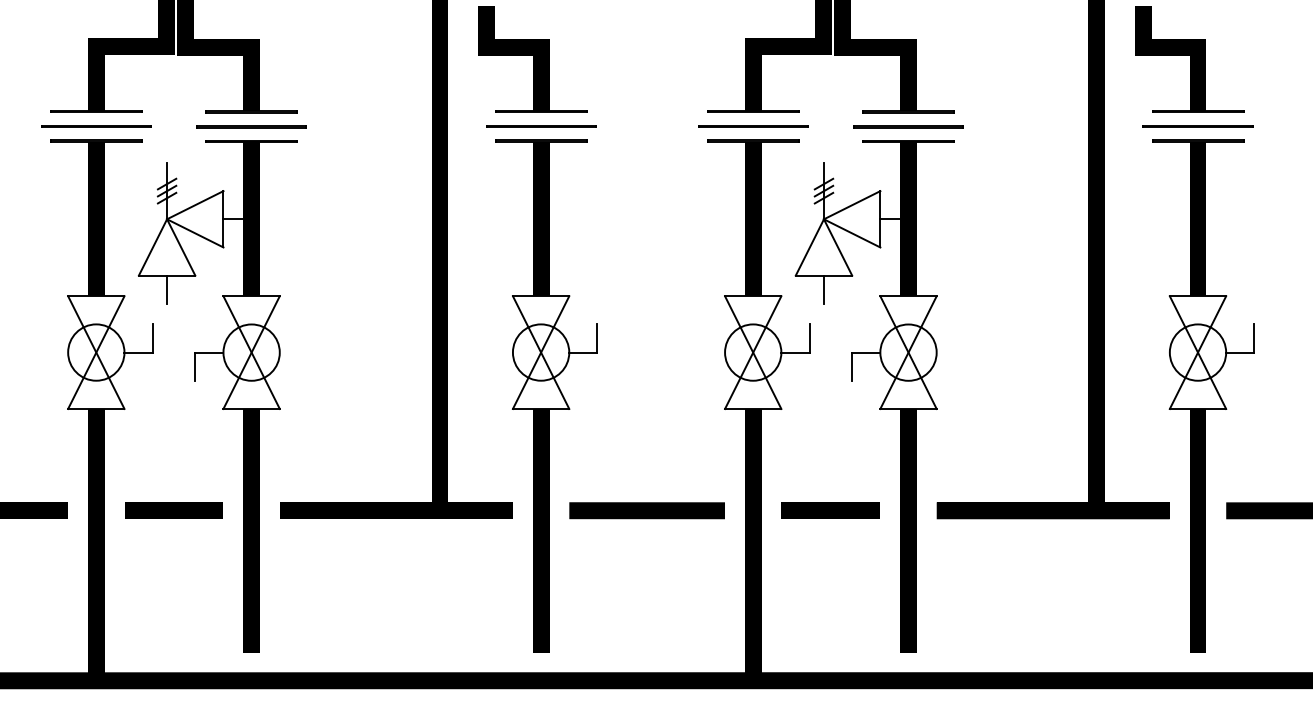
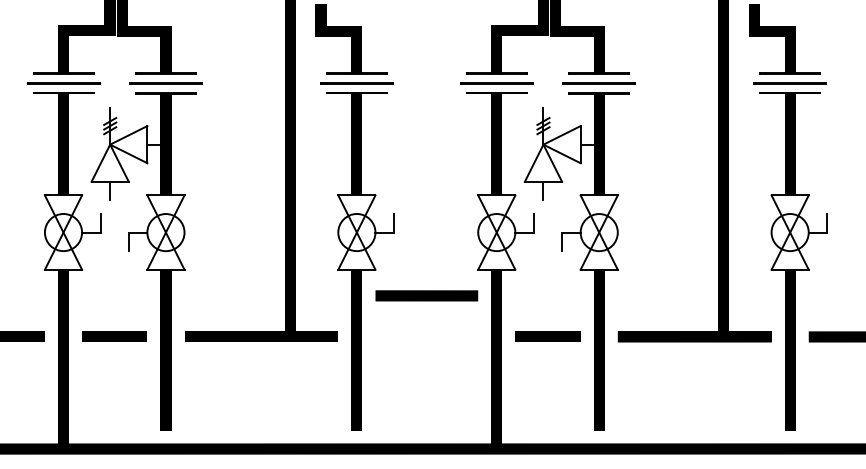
line: (646, 510) -> (426, 295), moved

